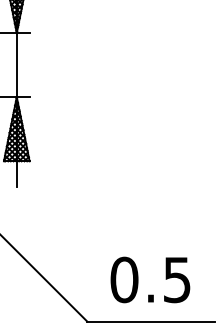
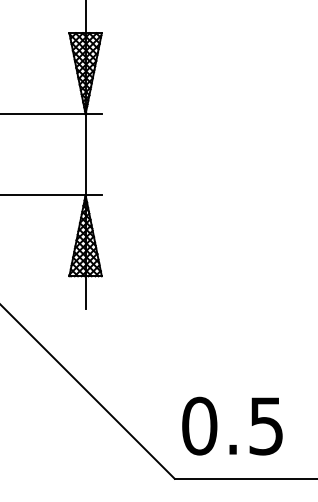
text: (150, 279) -> (232, 425), moved

